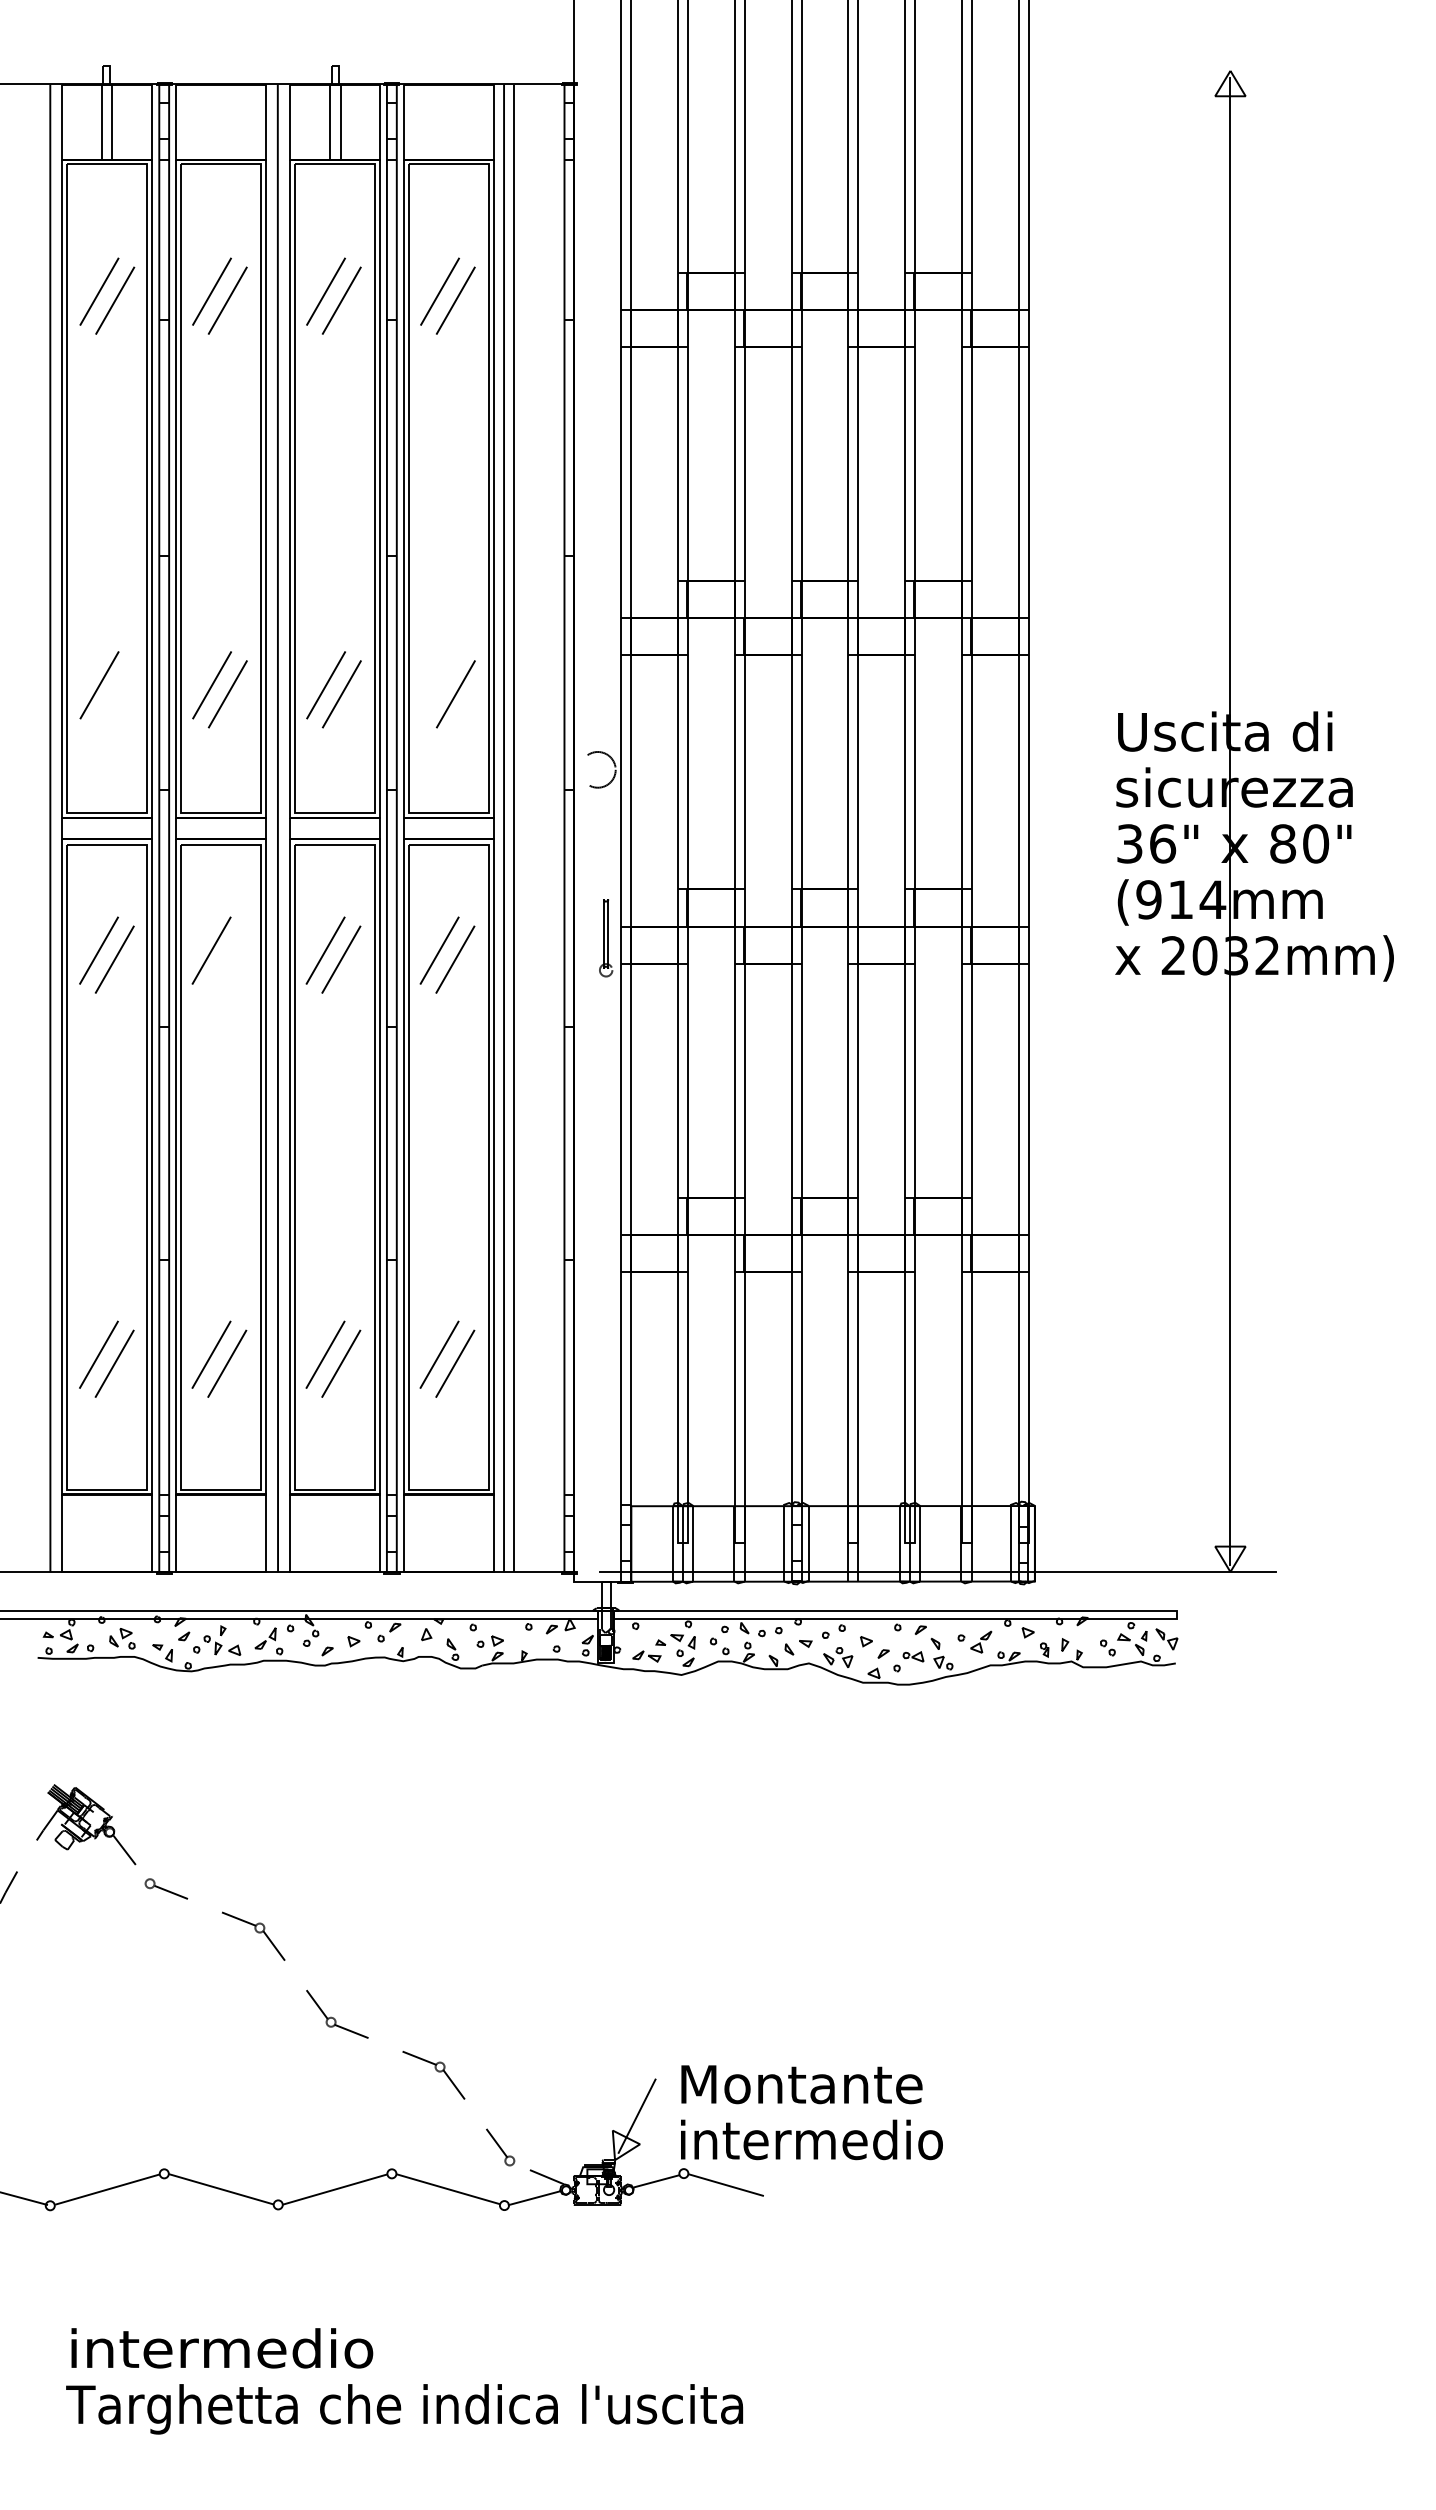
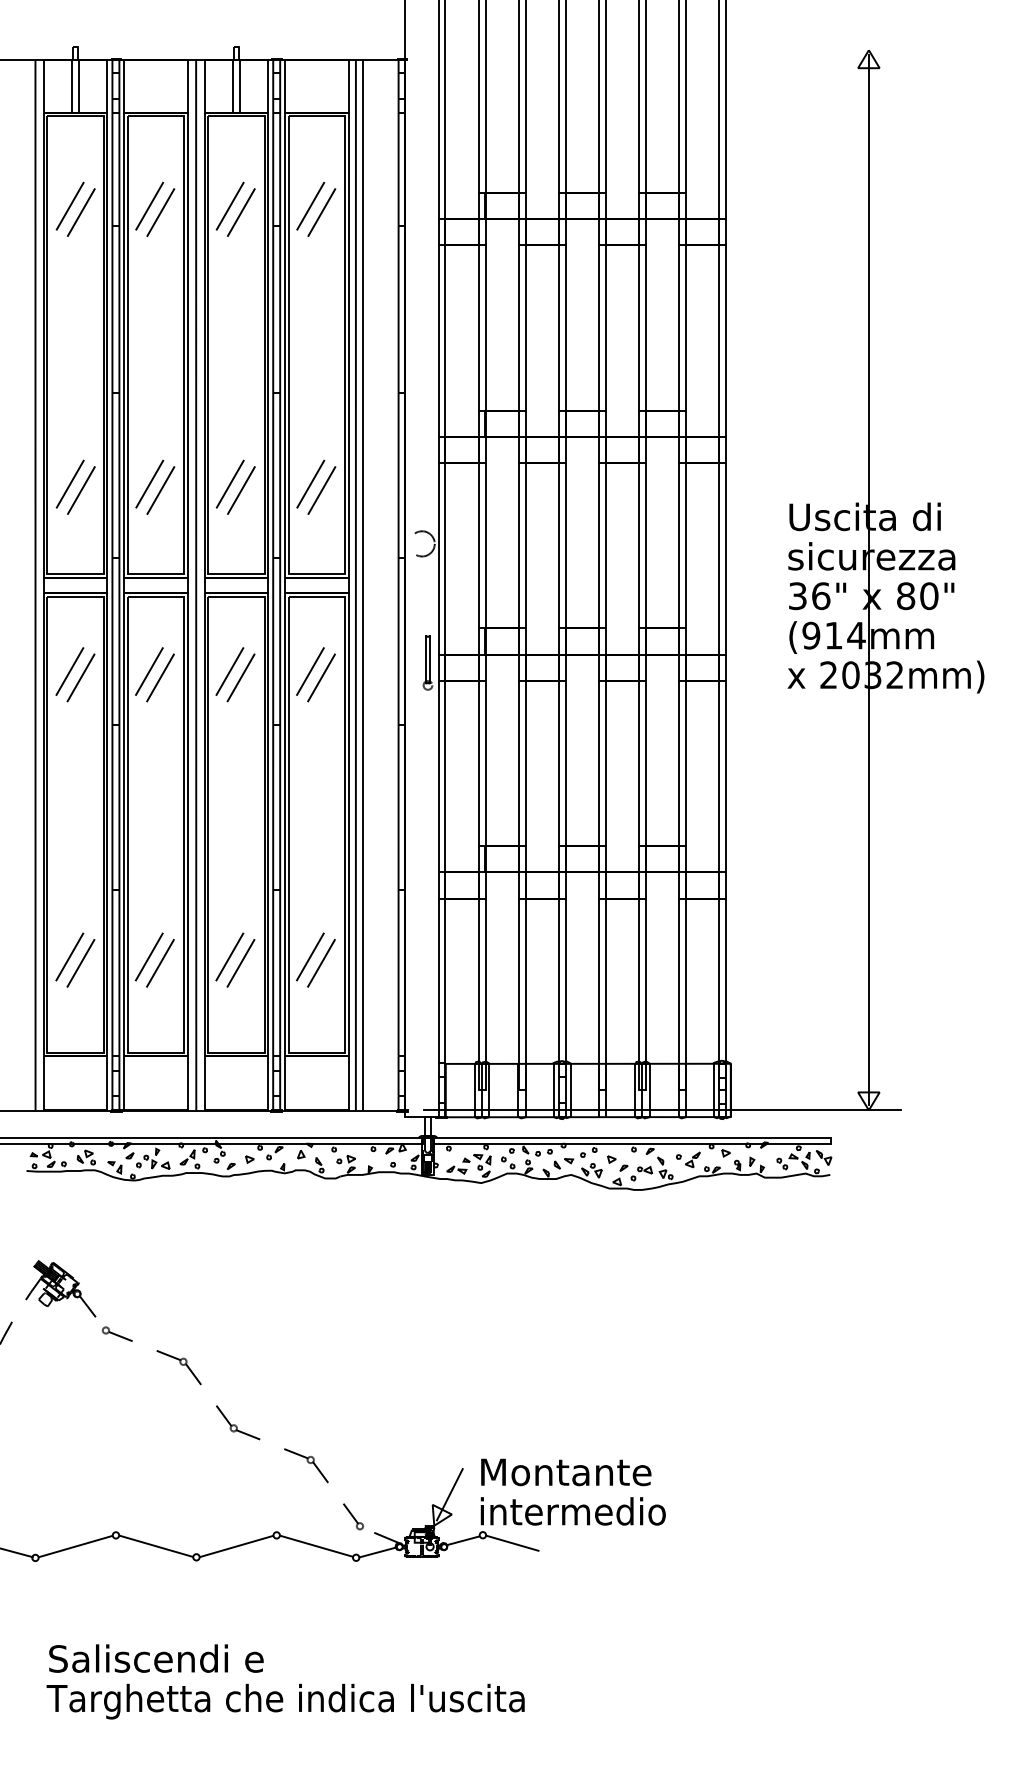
line: (440, 685) -> (311, 484), added
line: (115, 694) -> (81, 490), added
line: (227, 959) -> (160, 677), added
text: (221, 2348) -> (156, 1658), intermedio -> Saliscendi e

